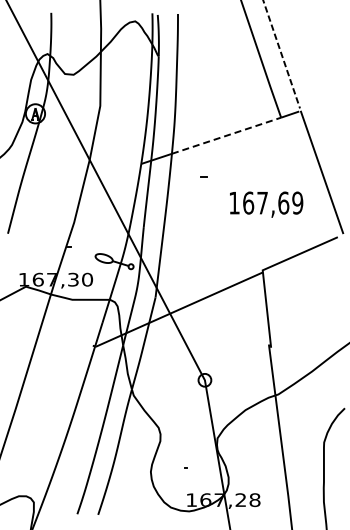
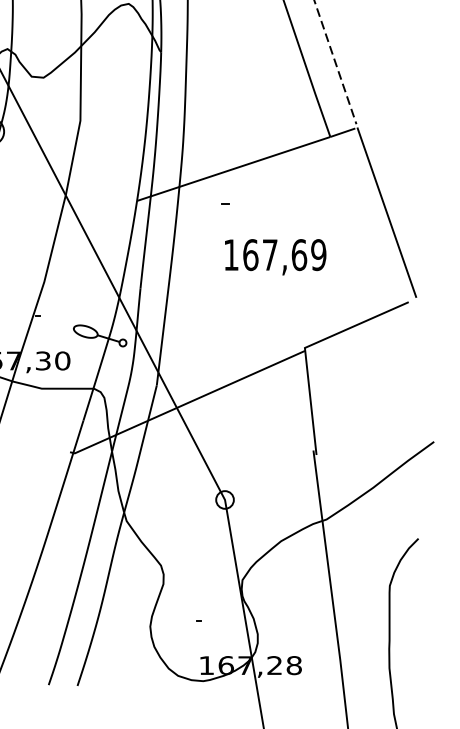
line: (226, 135) -> (254, 161), dashed -> solid
part: (203, 176) -> (224, 203), moved
text: (266, 204) -> (275, 256), moved

